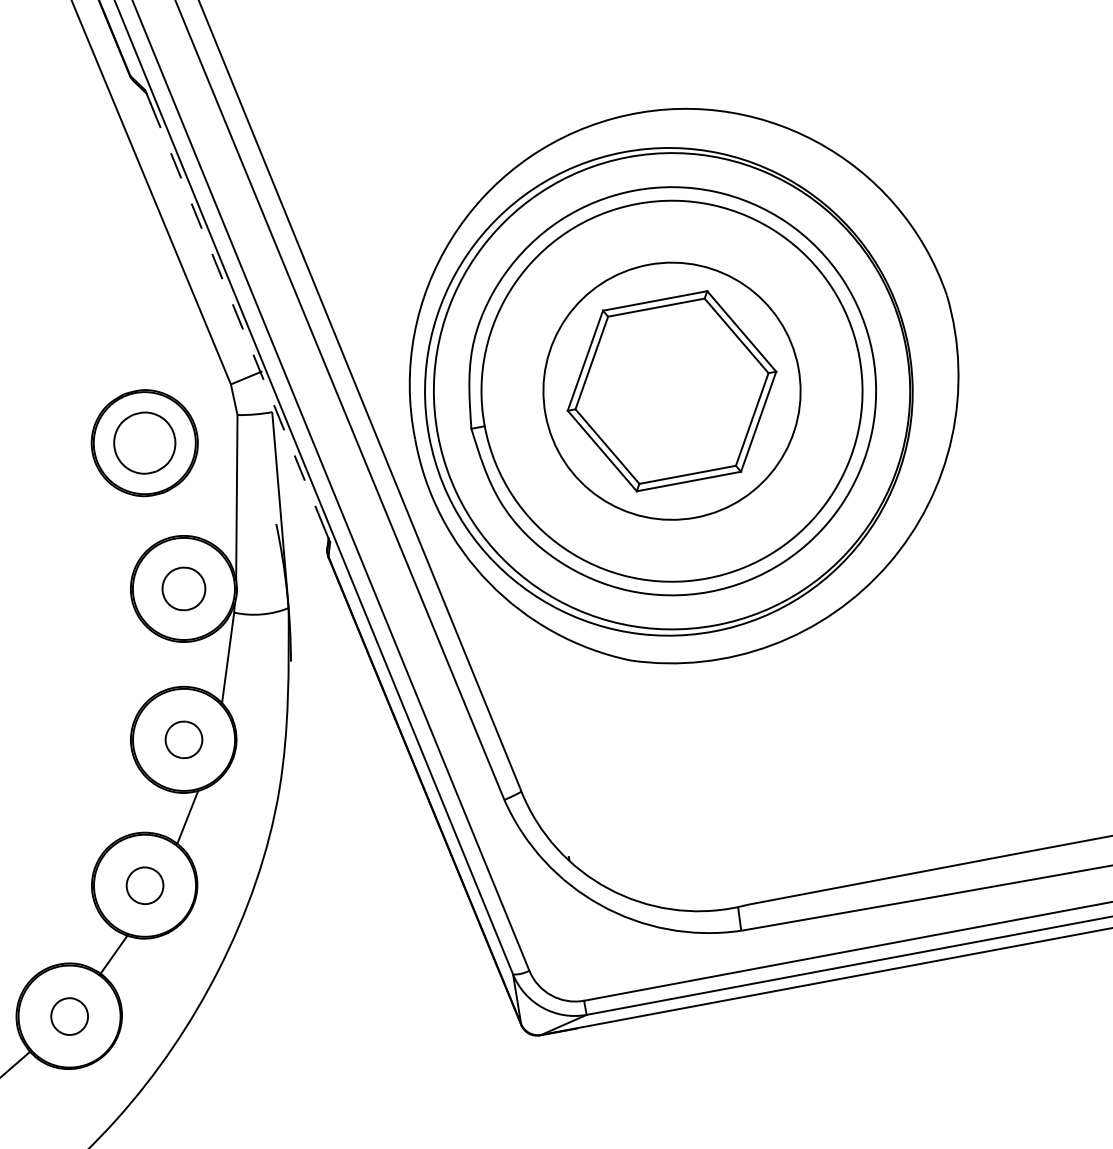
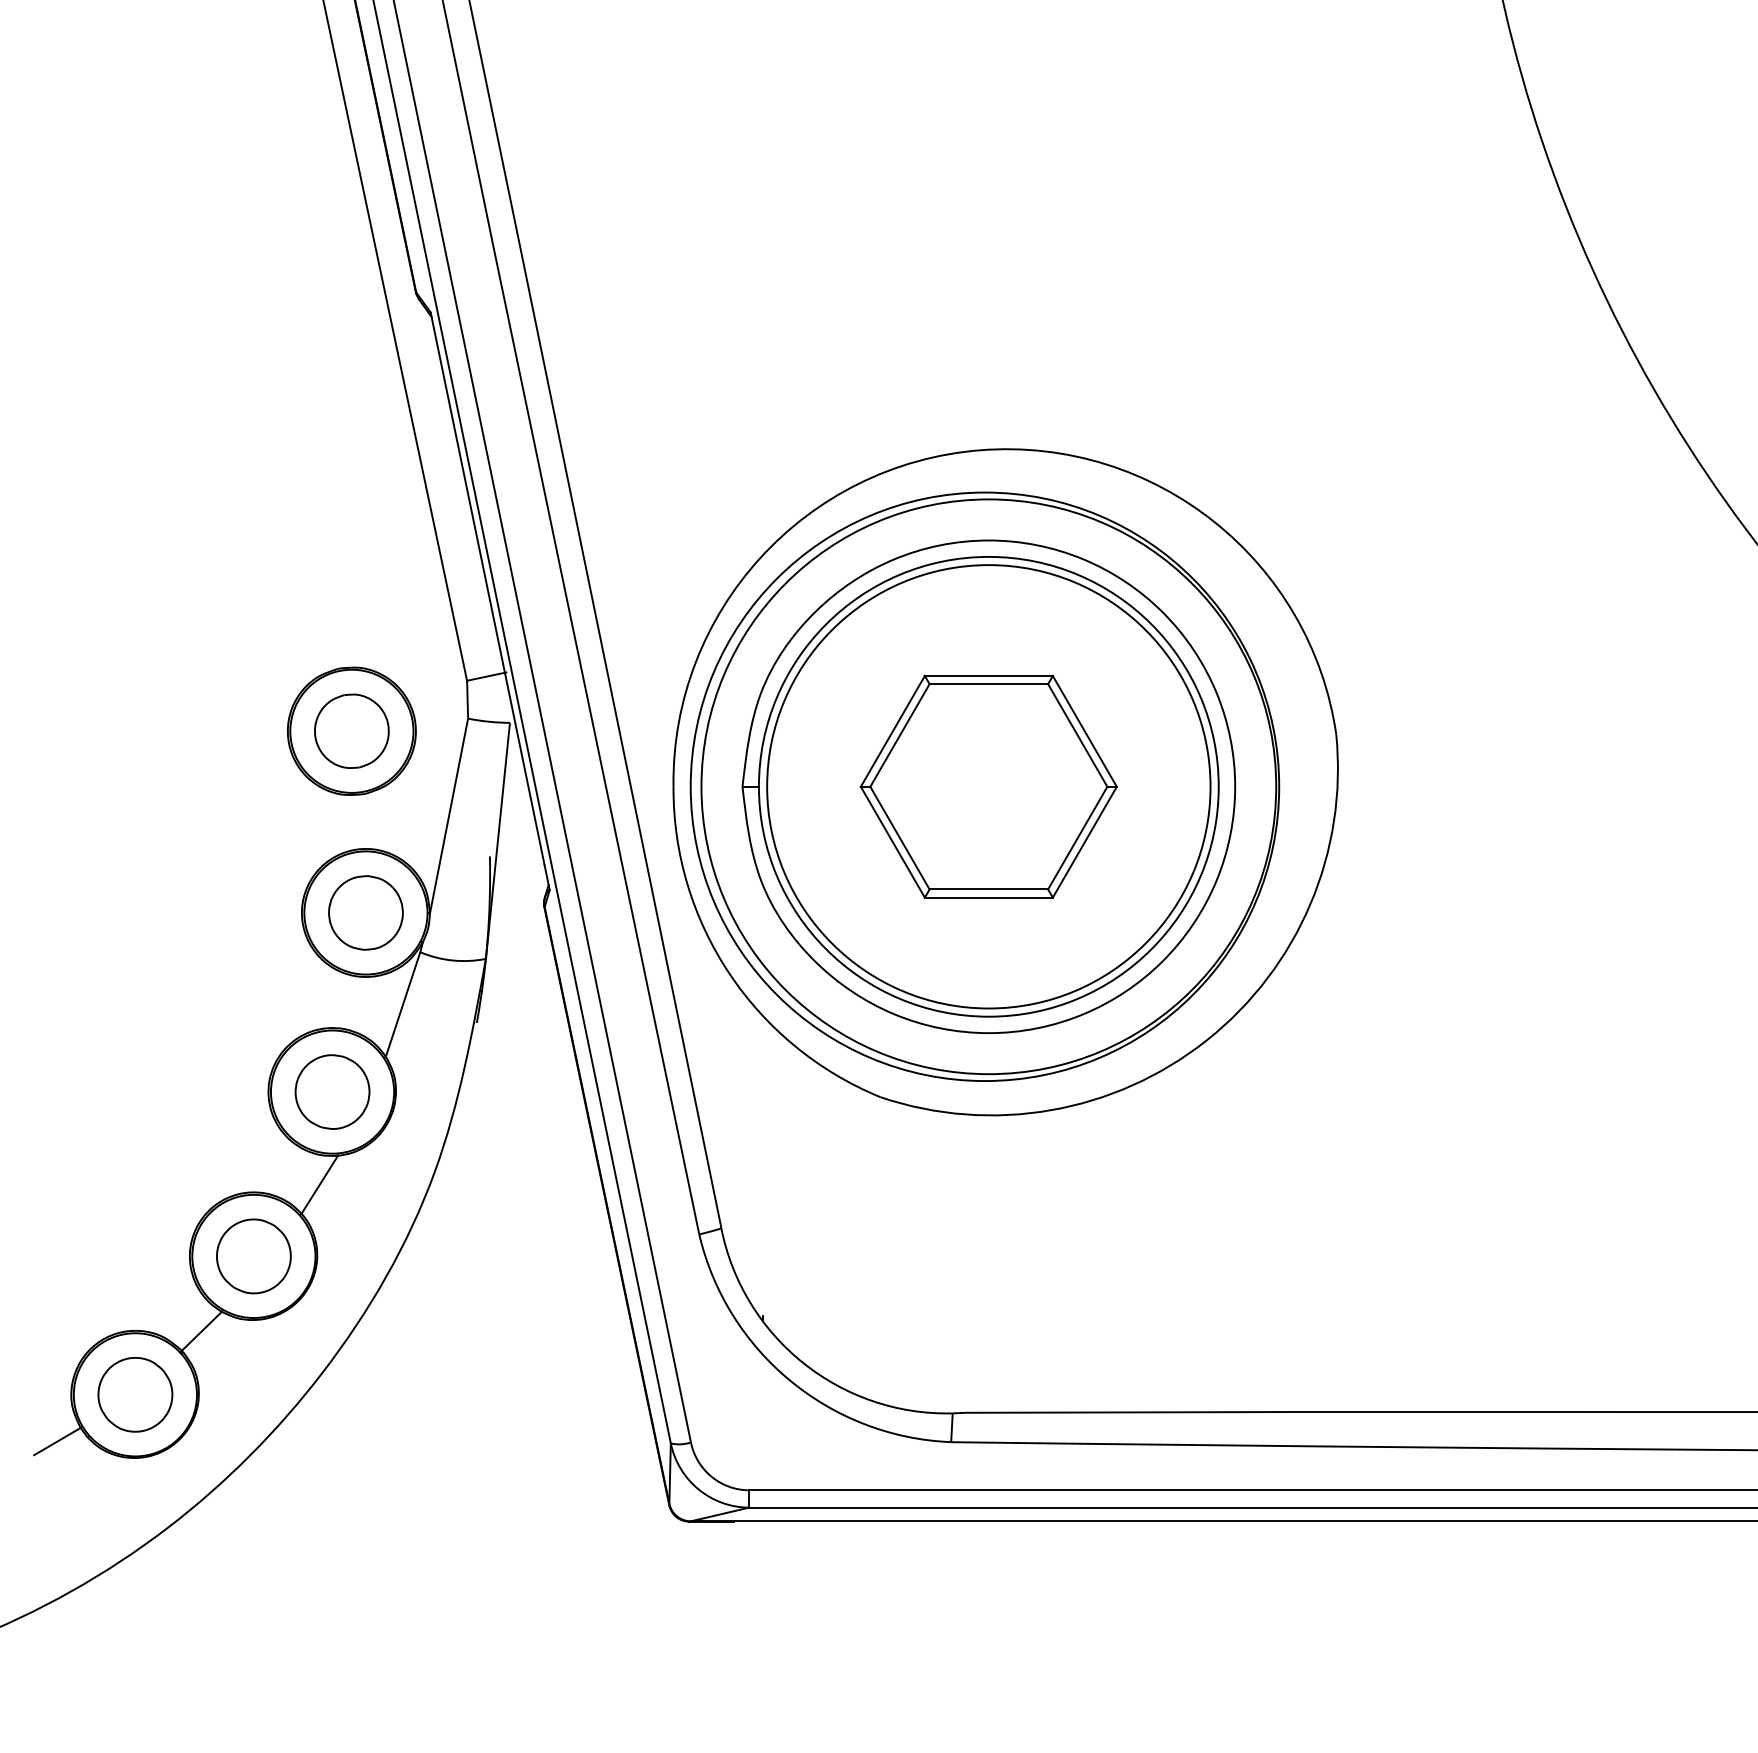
line: (236, 313) -> (489, 597), dashed -> solid
circle: (671, 391) -> (988, 786), size x1.43
part: (183, 588) -> (365, 912), size x1.43
part: (183, 739) -> (332, 1091), size x1.67
part: (144, 885) -> (253, 1256), size x1.67
part: (69, 1016) -> (135, 1394), size x1.67

